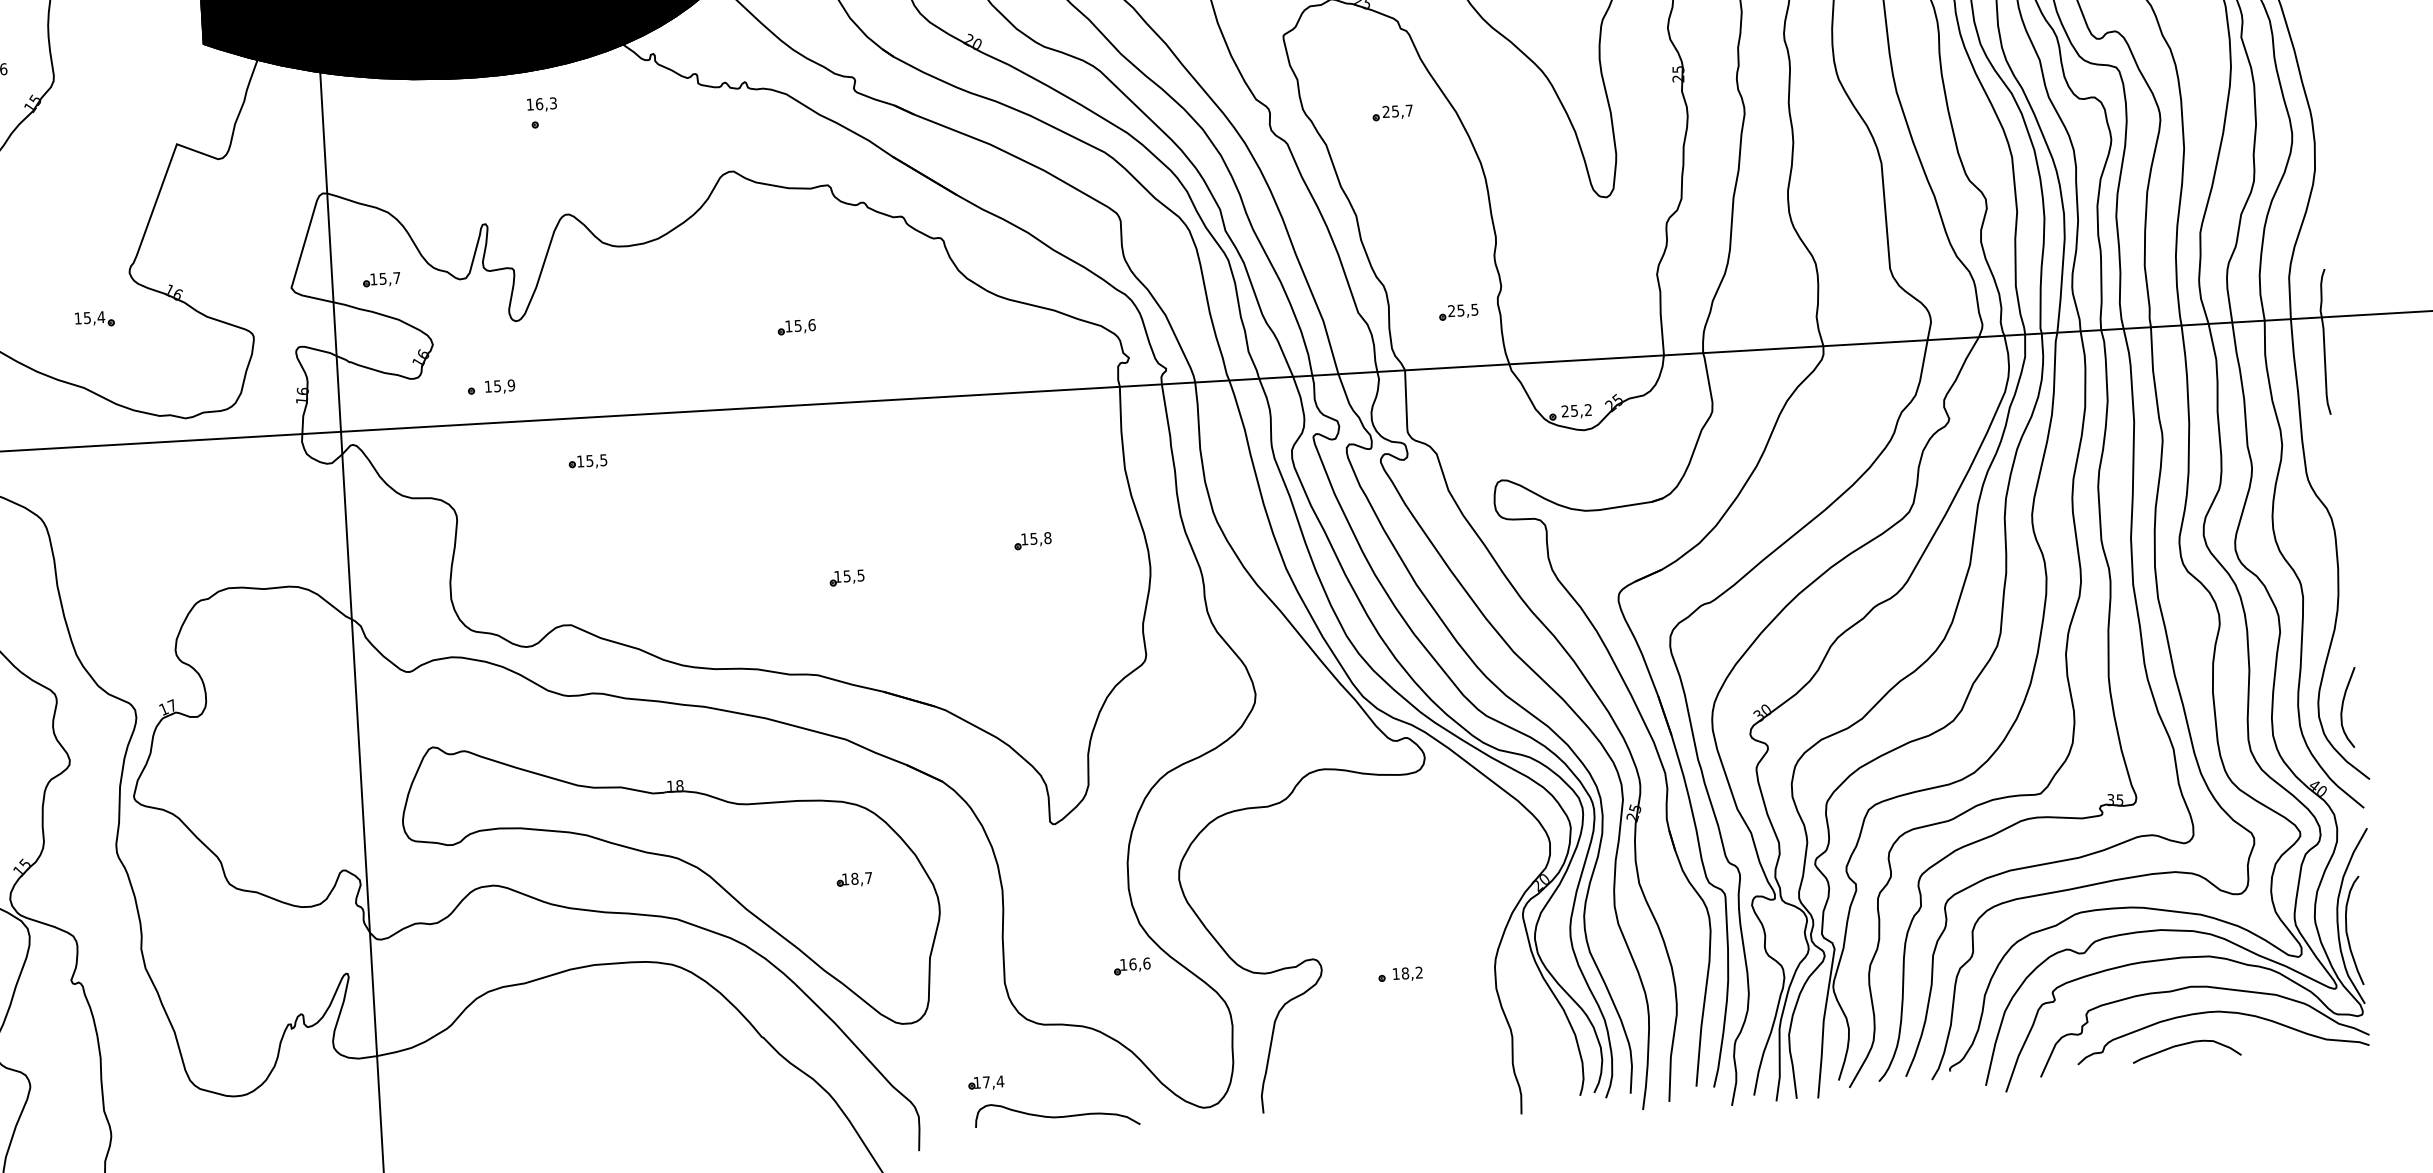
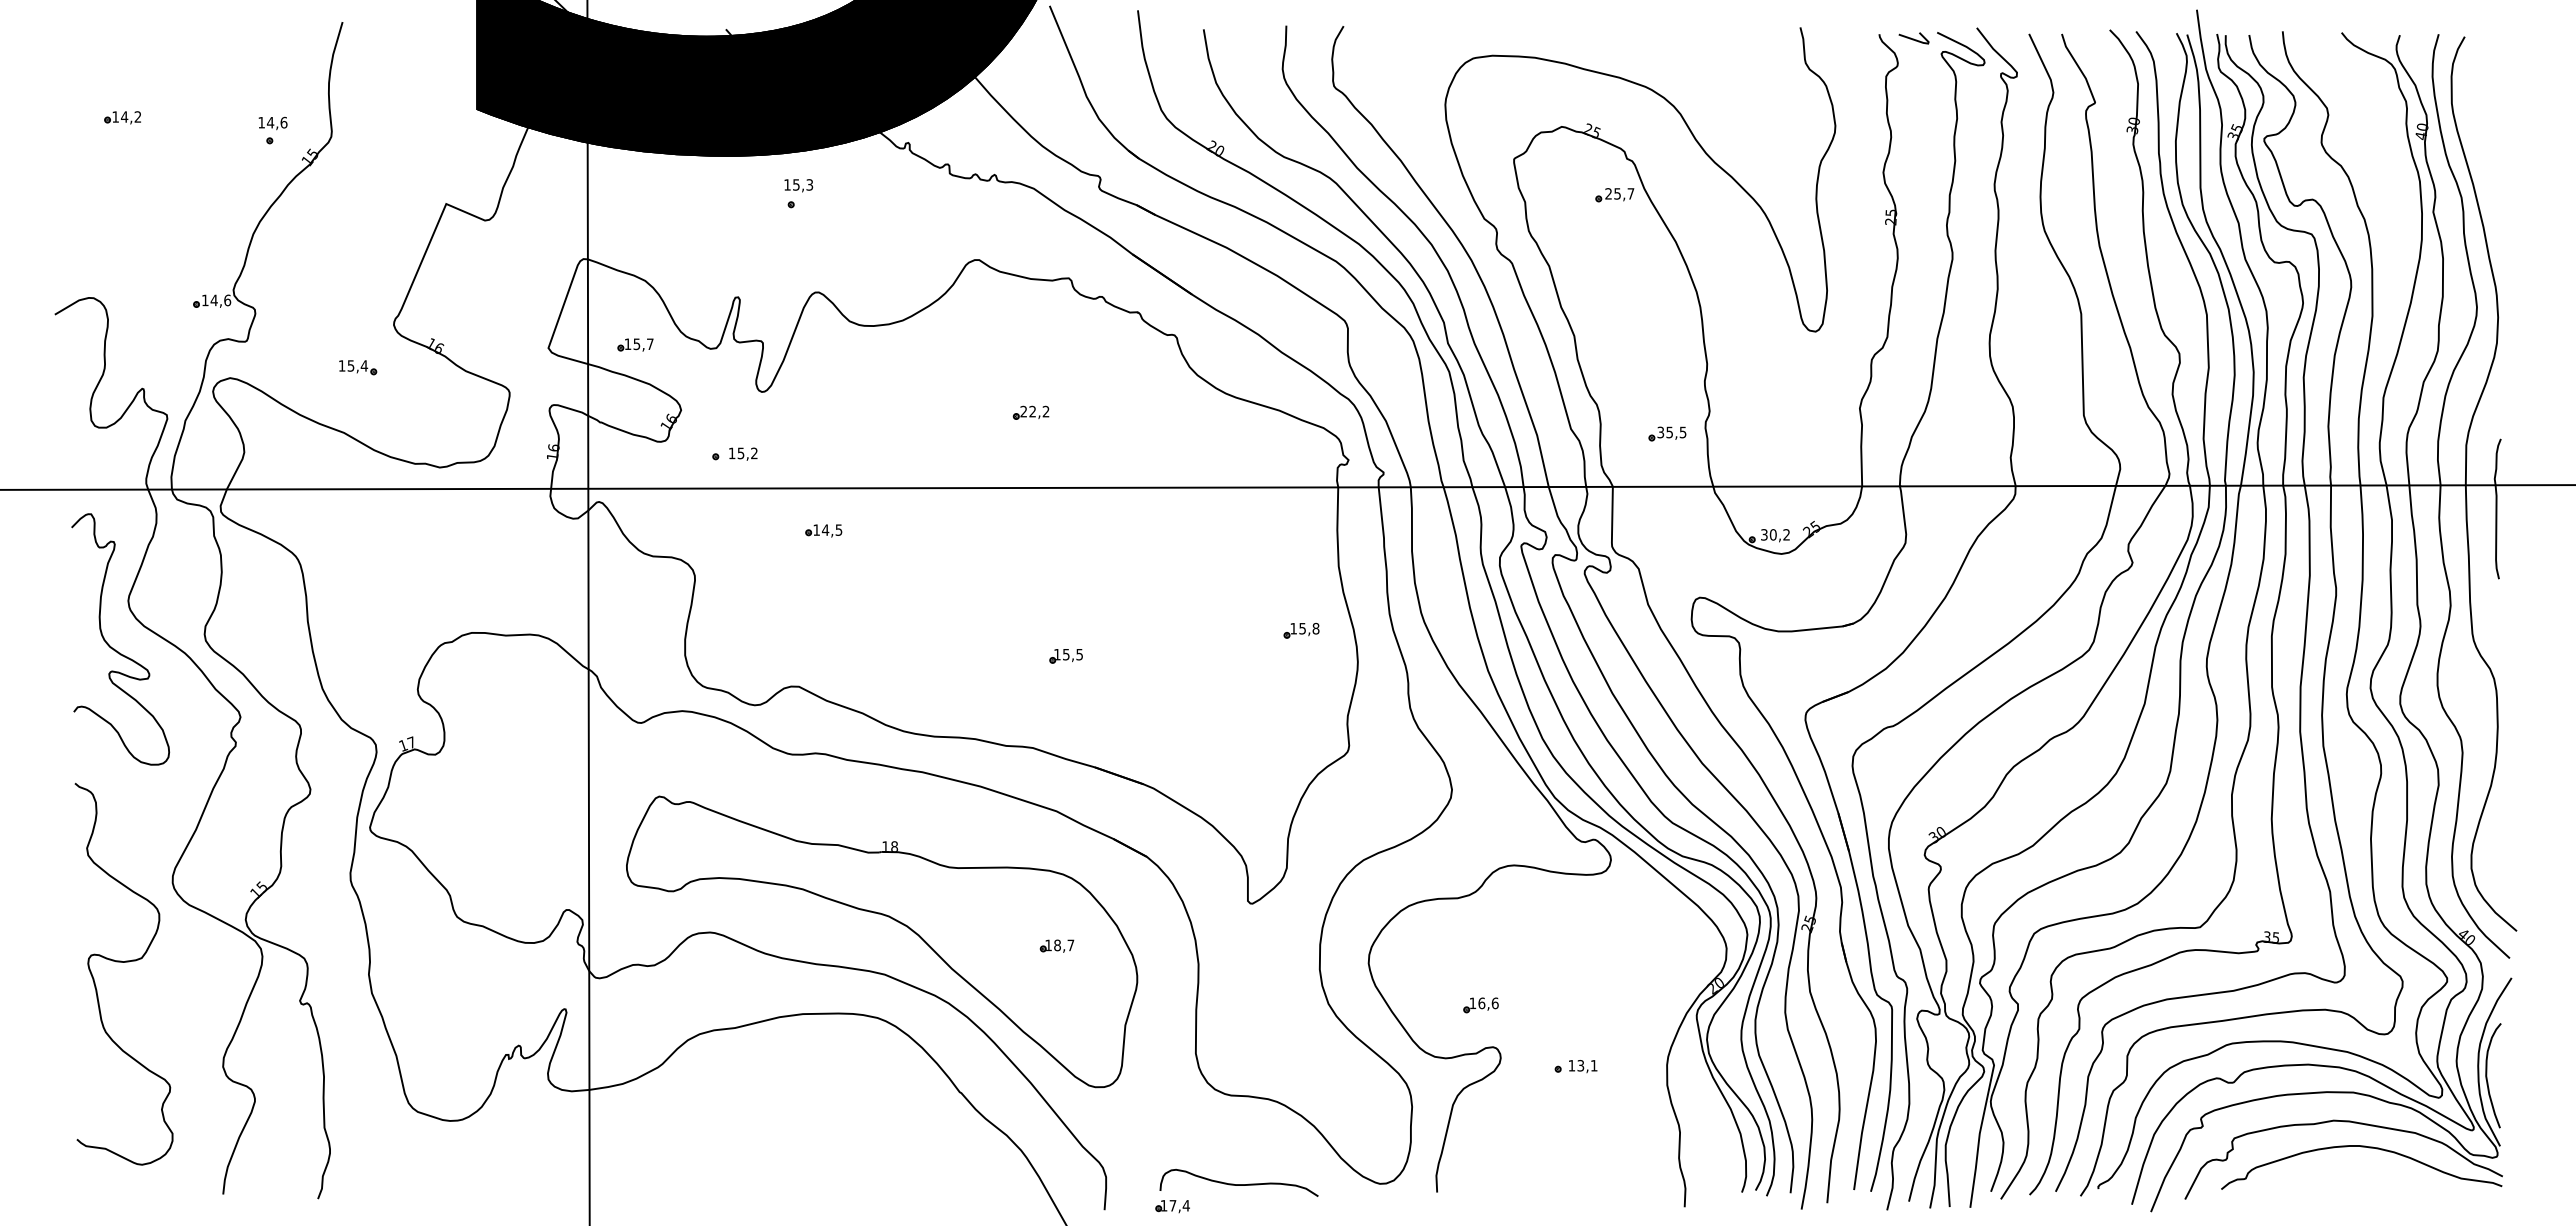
text: (539, 103) -> (796, 184), 16,3 -> 15,3
part: (1392, 113) -> (1614, 195), moved
text: (1451, 311) -> (1660, 432), 25,5 -> 35,5
text: (799, 325) -> (1034, 411), 15,6 -> 22,2
text: (511, 385) -> (754, 453), 15,9 -> 15,2
text: (1569, 410) -> (1768, 534), 25,2 -> 30,2
text: (589, 460) -> (825, 529), 15,5 -> 14,5
part: (1032, 540) -> (1301, 630), moved
curve: (2343, 707) -> (2495, 860), removed
part: (1131, 966) -> (1480, 1005), moved
text: (1412, 972) -> (1587, 1065), 18,2 -> 13,1
curve: (2185, 1045) -> (2325, 1176), removed
part: (986, 1083) -> (1172, 1206), moved

